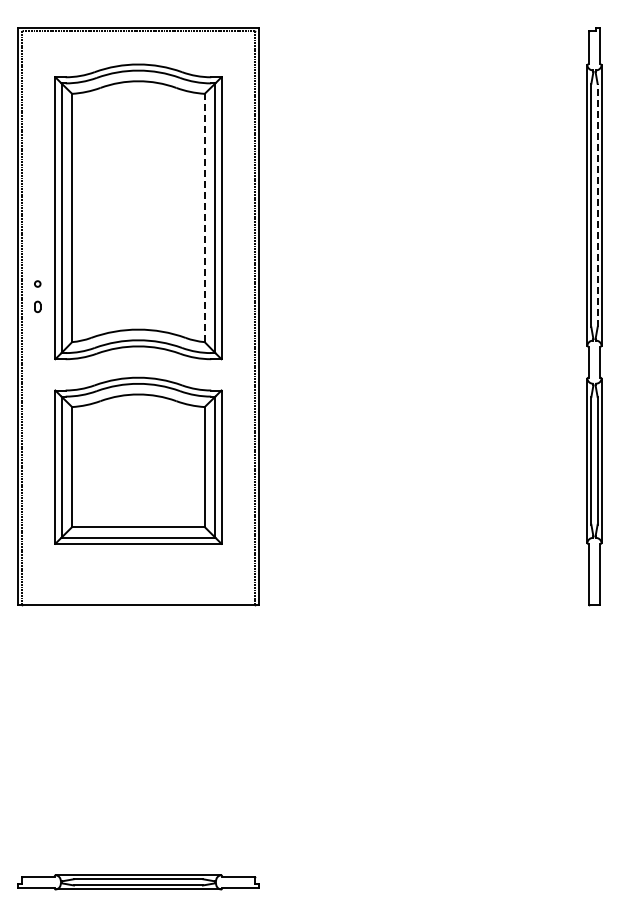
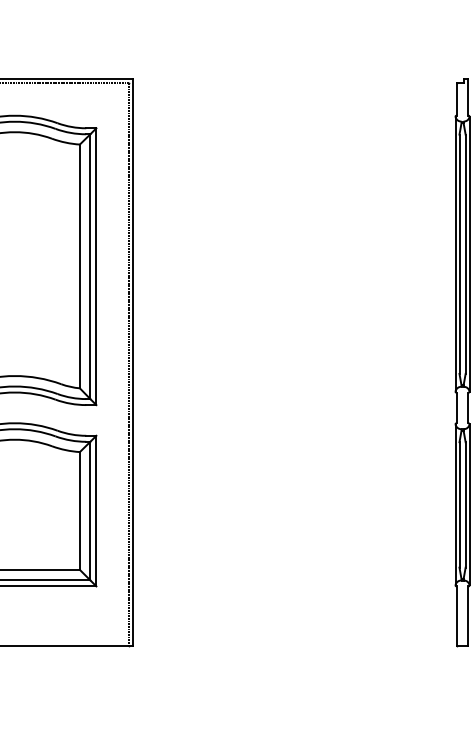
line: (597, 205) -> (465, 254), dashed -> solid
line: (204, 217) -> (79, 265), dashed -> solid

